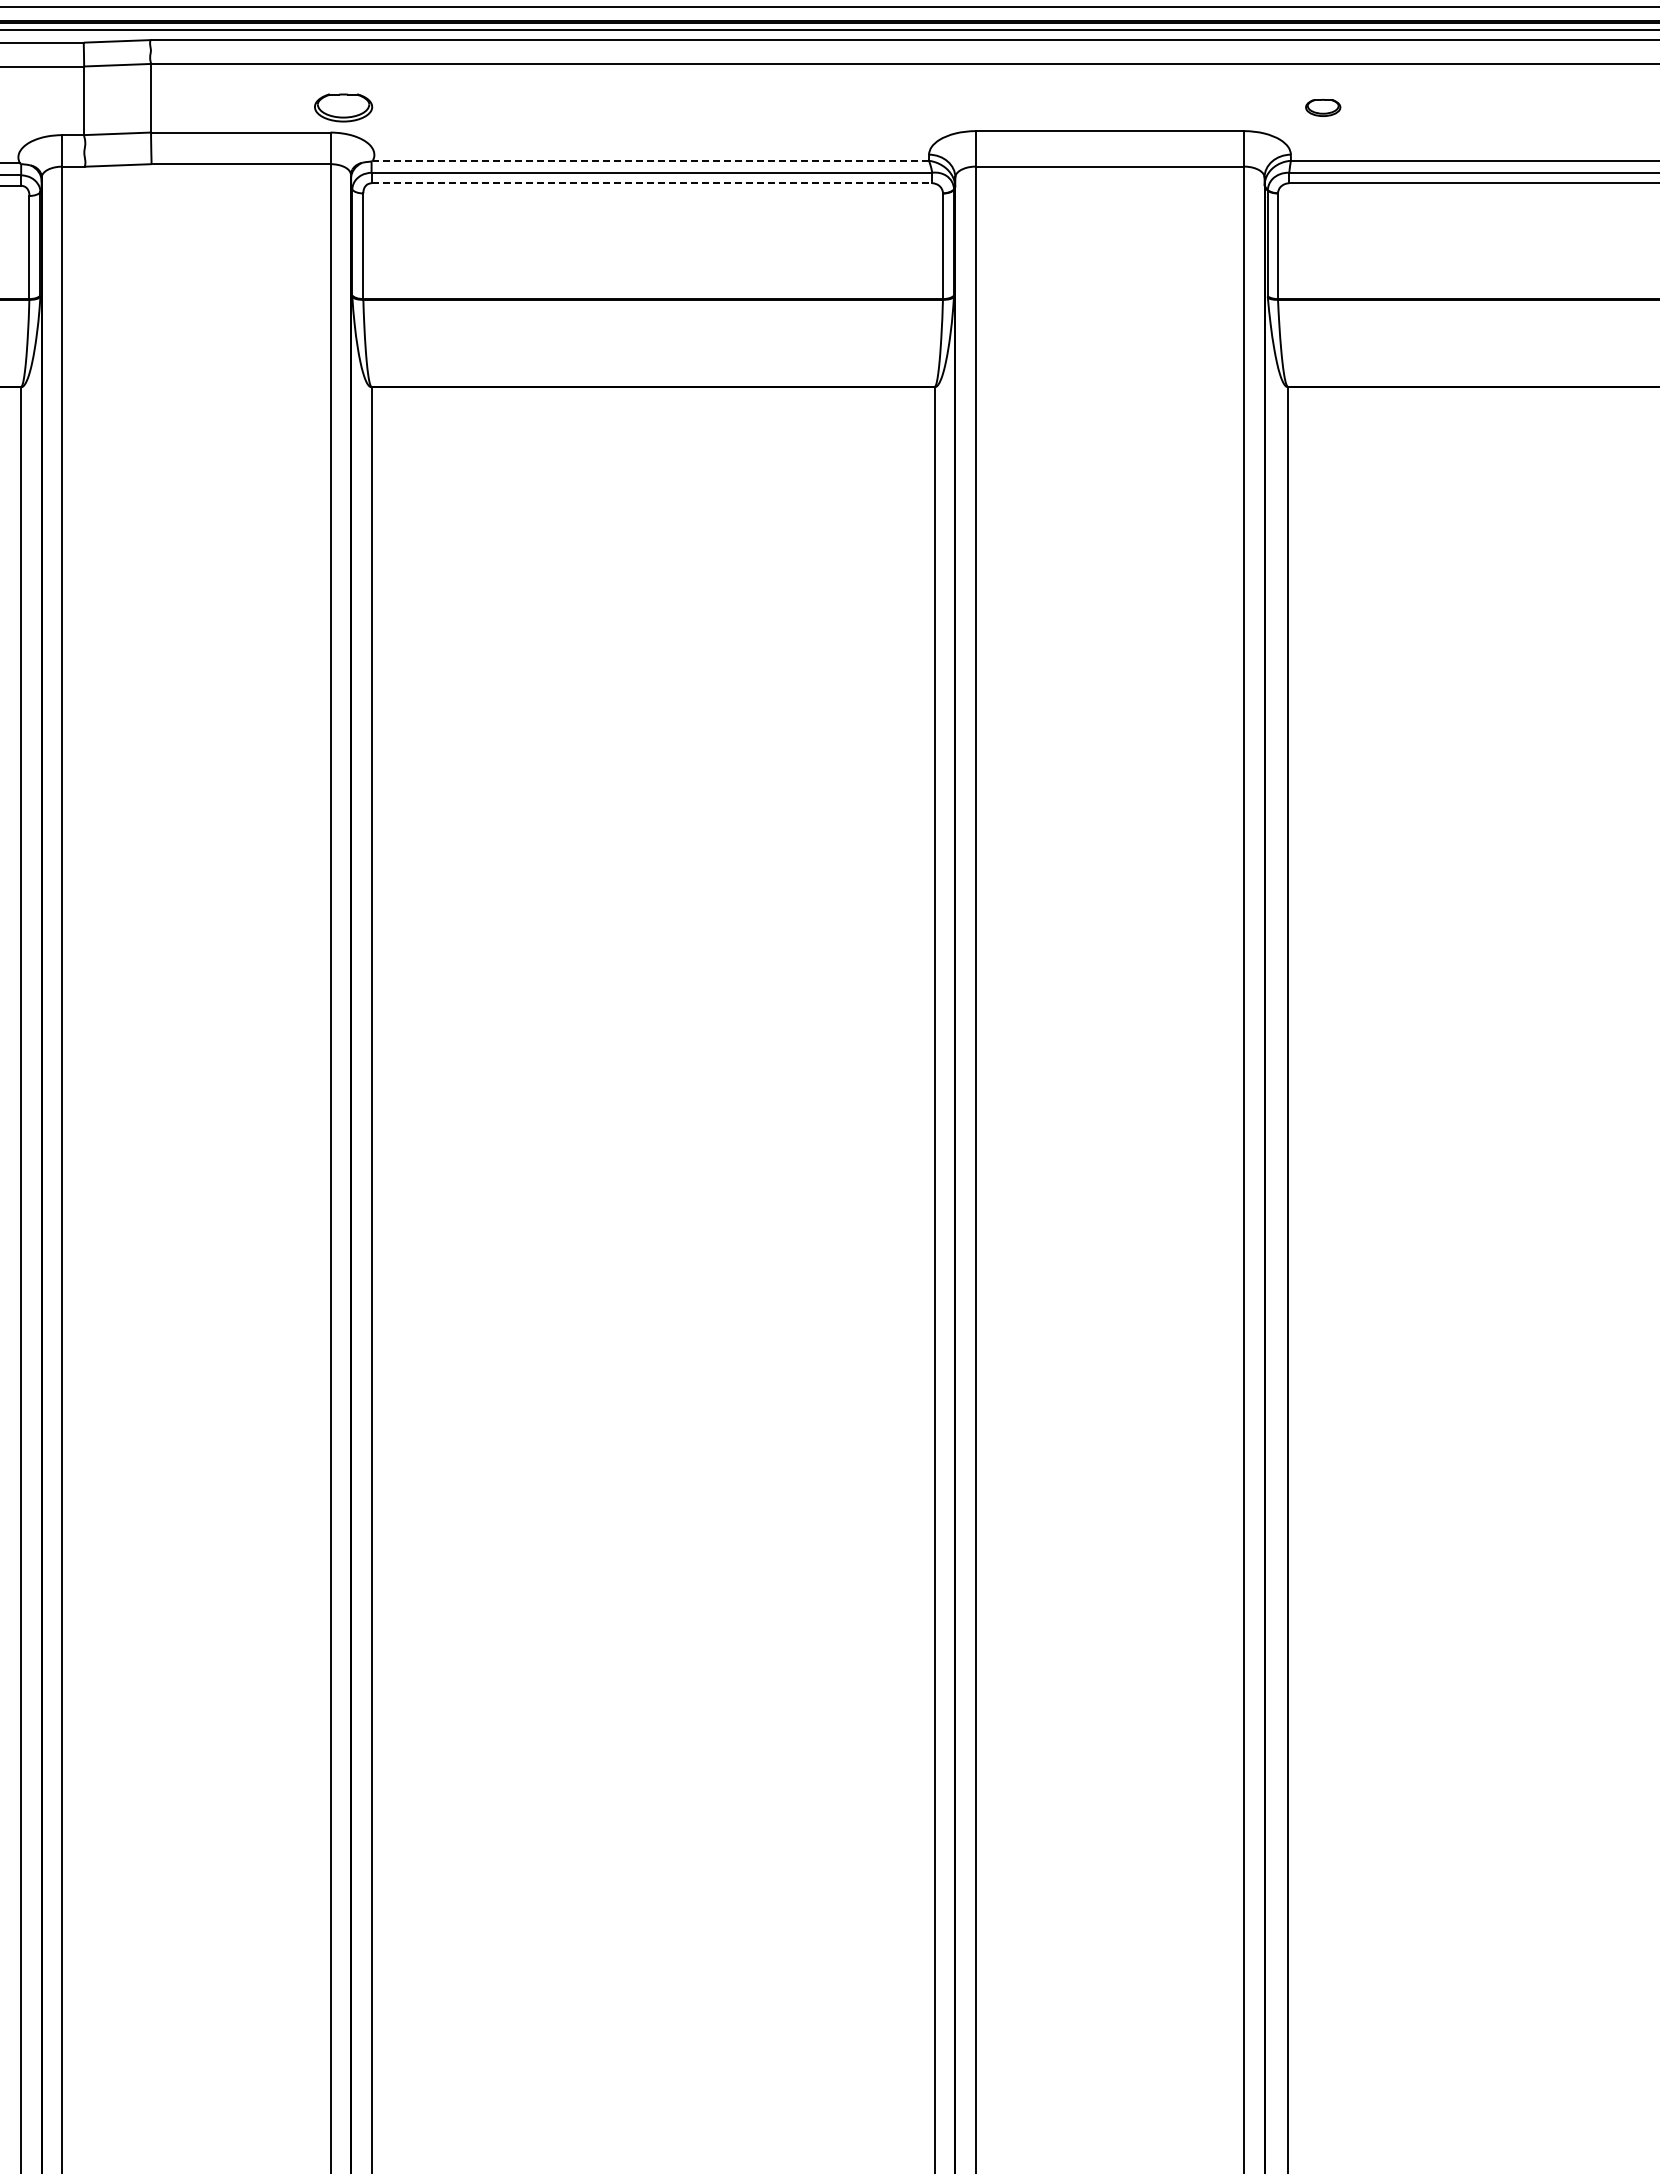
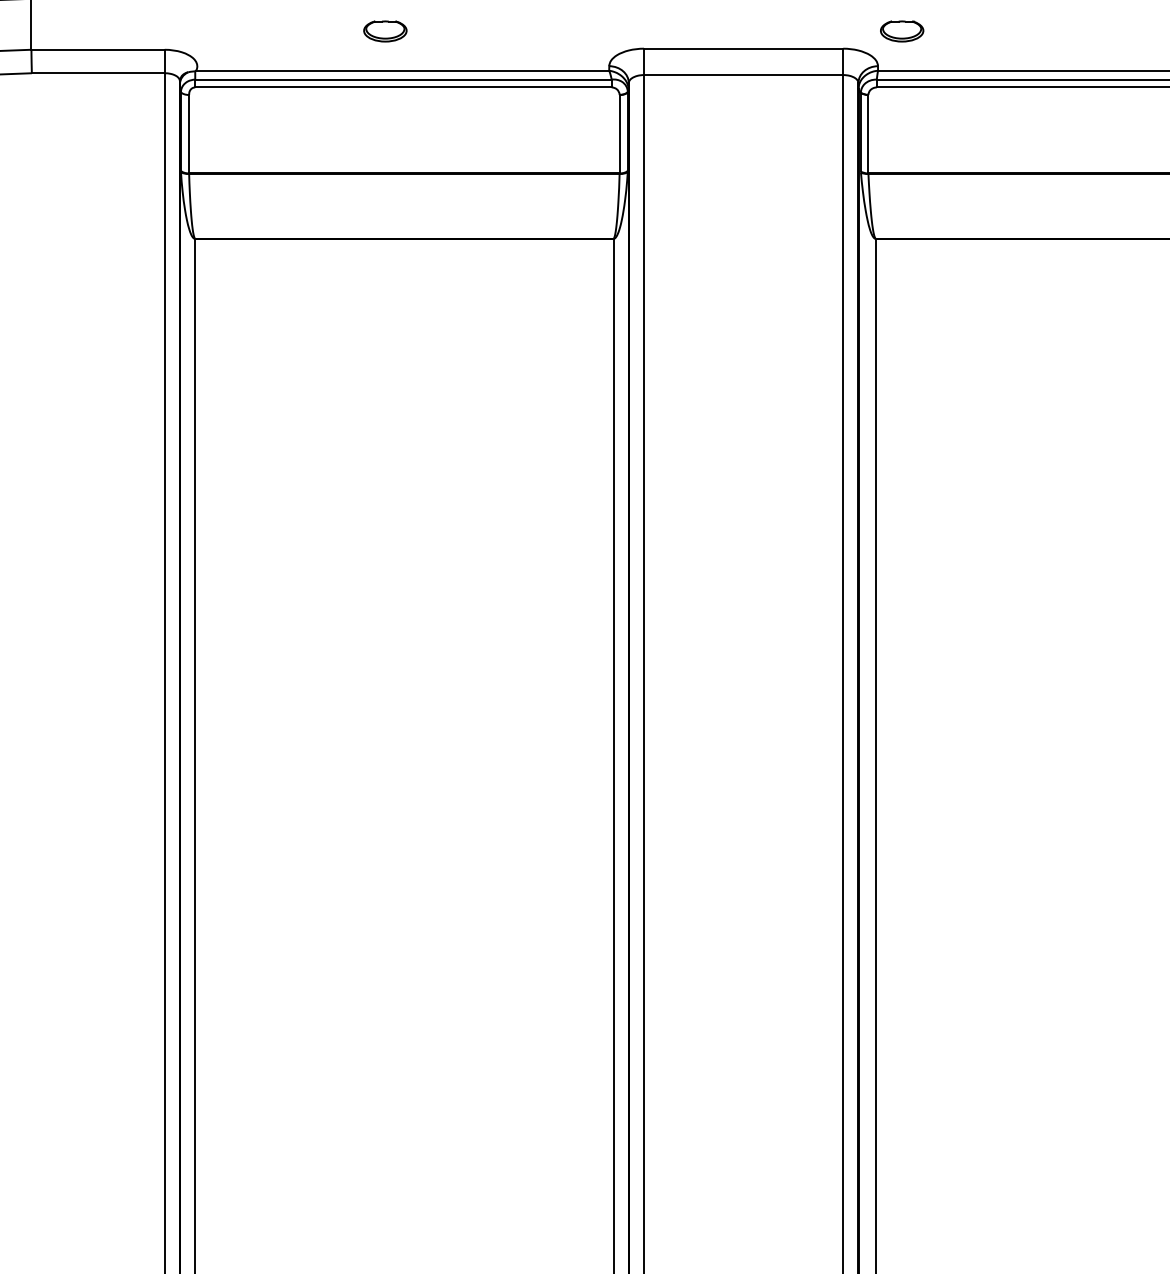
part: (343, 107) -> (385, 31), moved
part: (1322, 107) -> (901, 31), size x1.67
line: (650, 160) -> (402, 70), dashed -> solid
line: (652, 183) -> (403, 87), dashed -> solid

